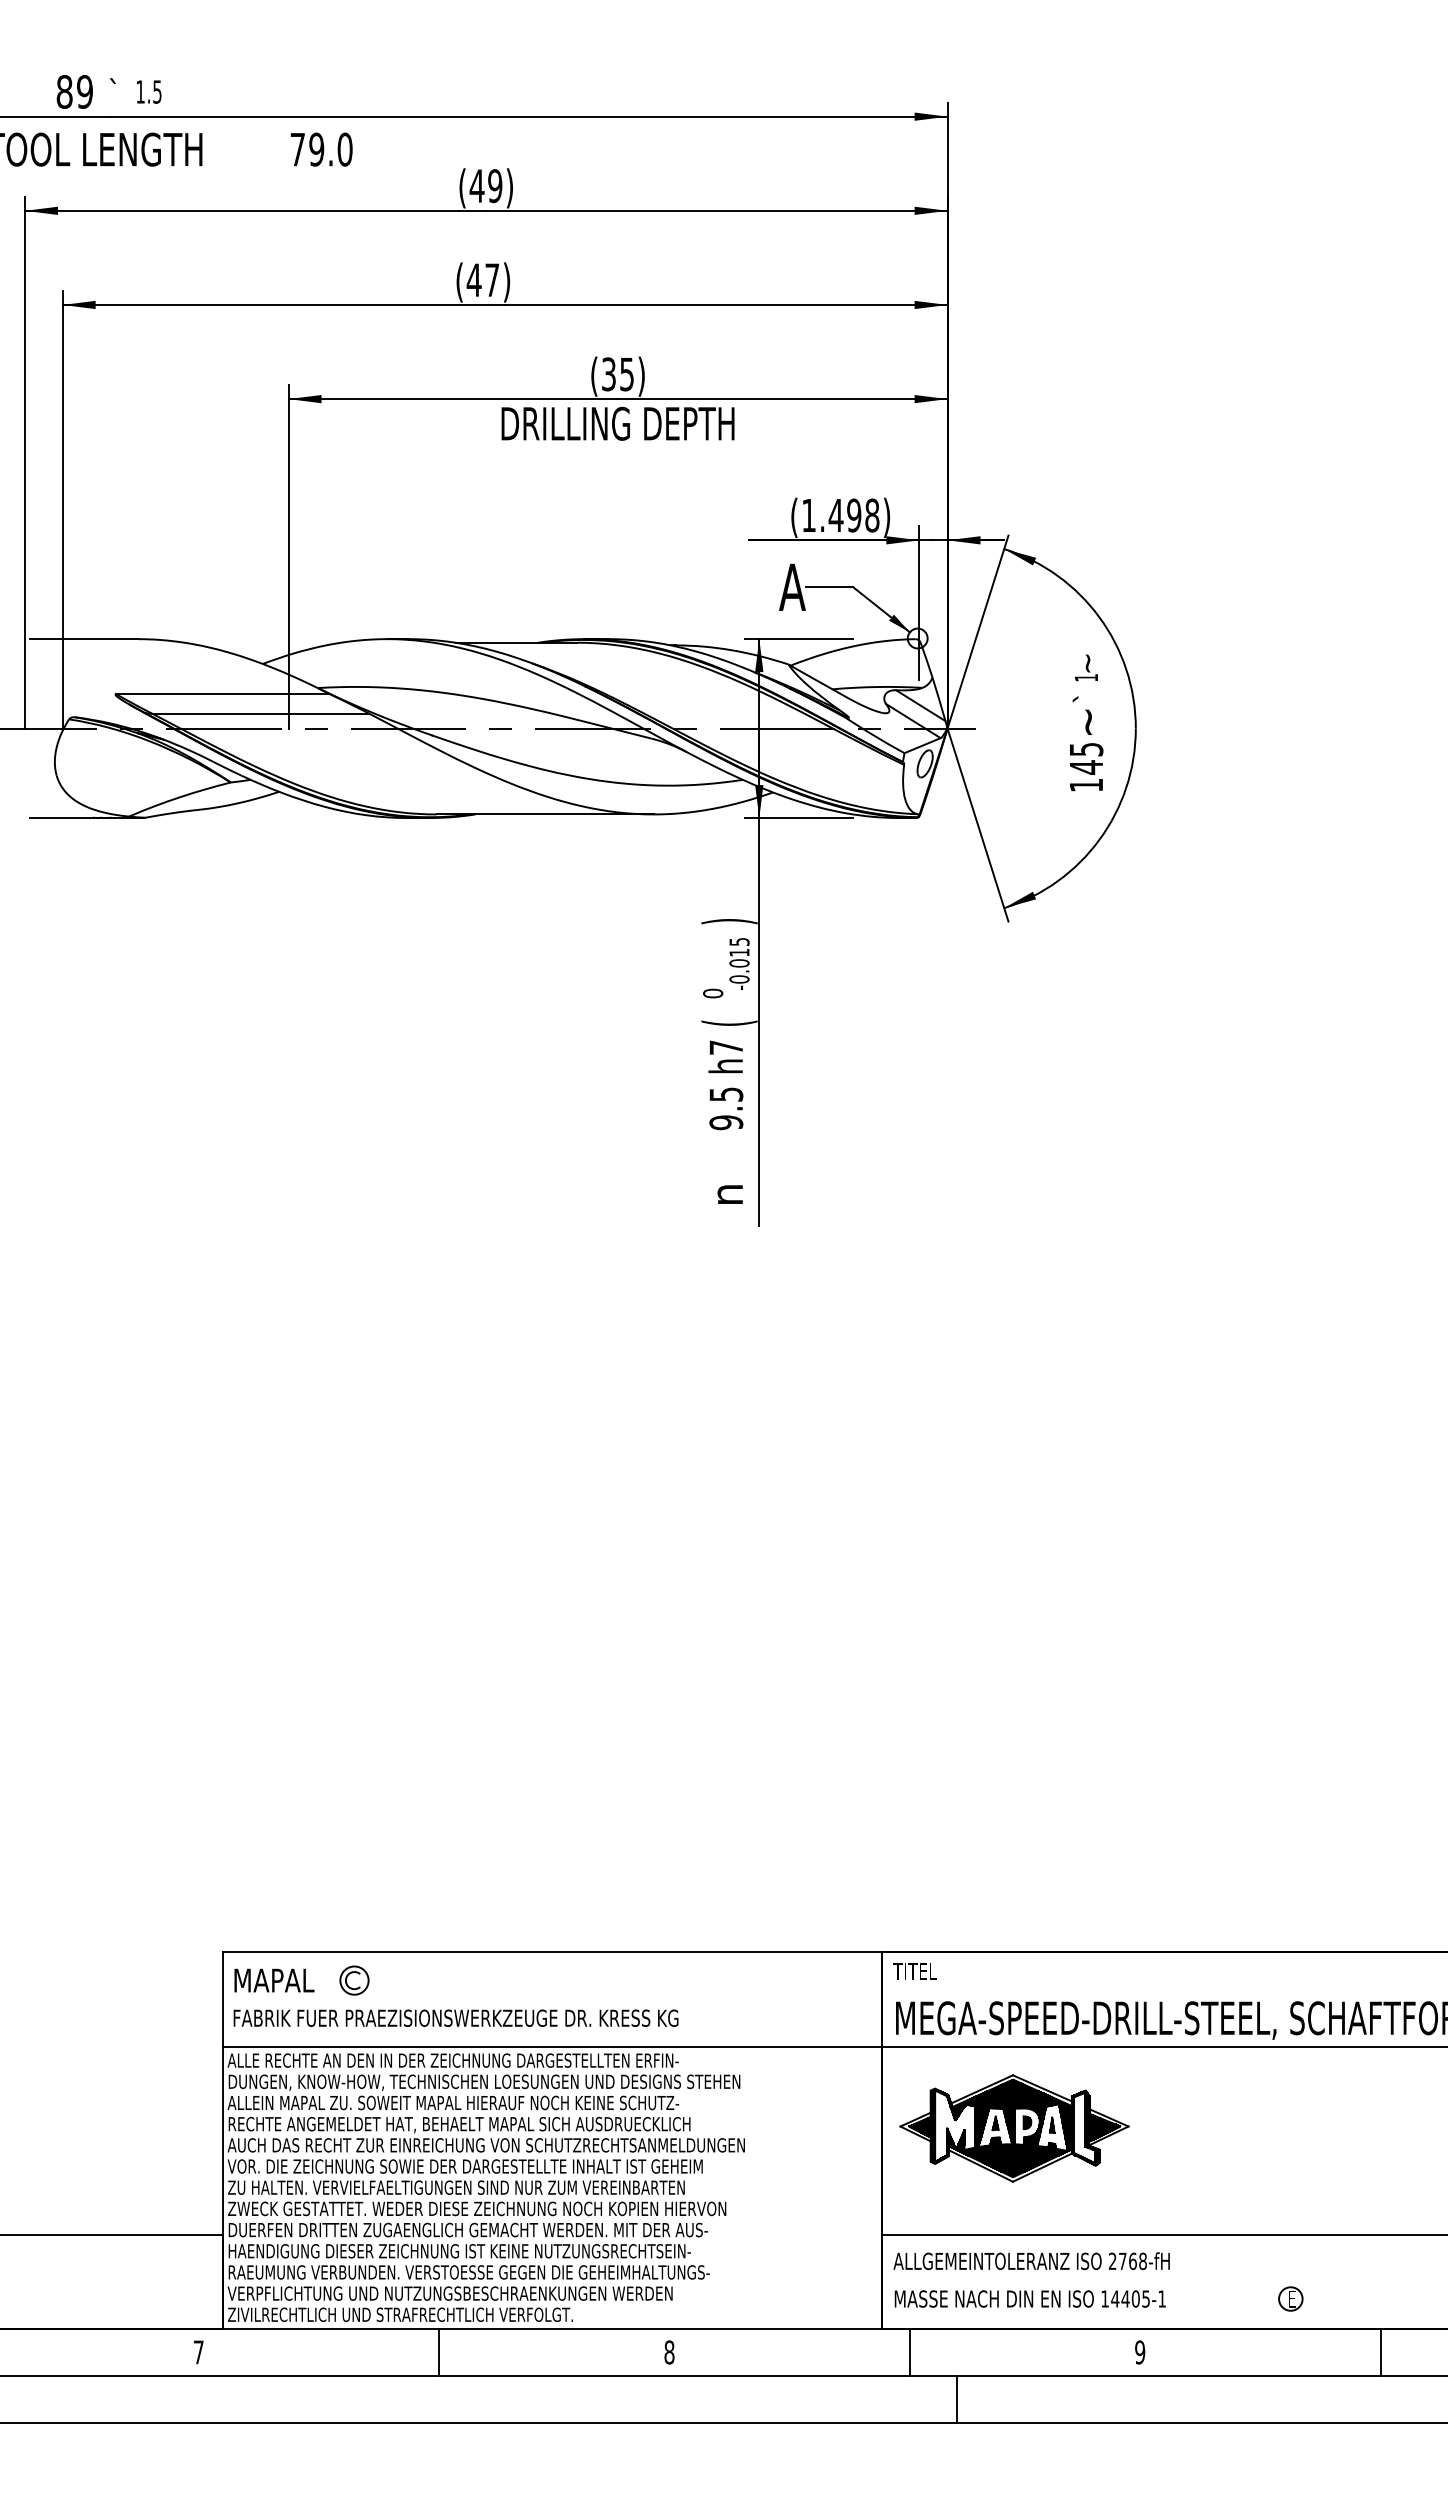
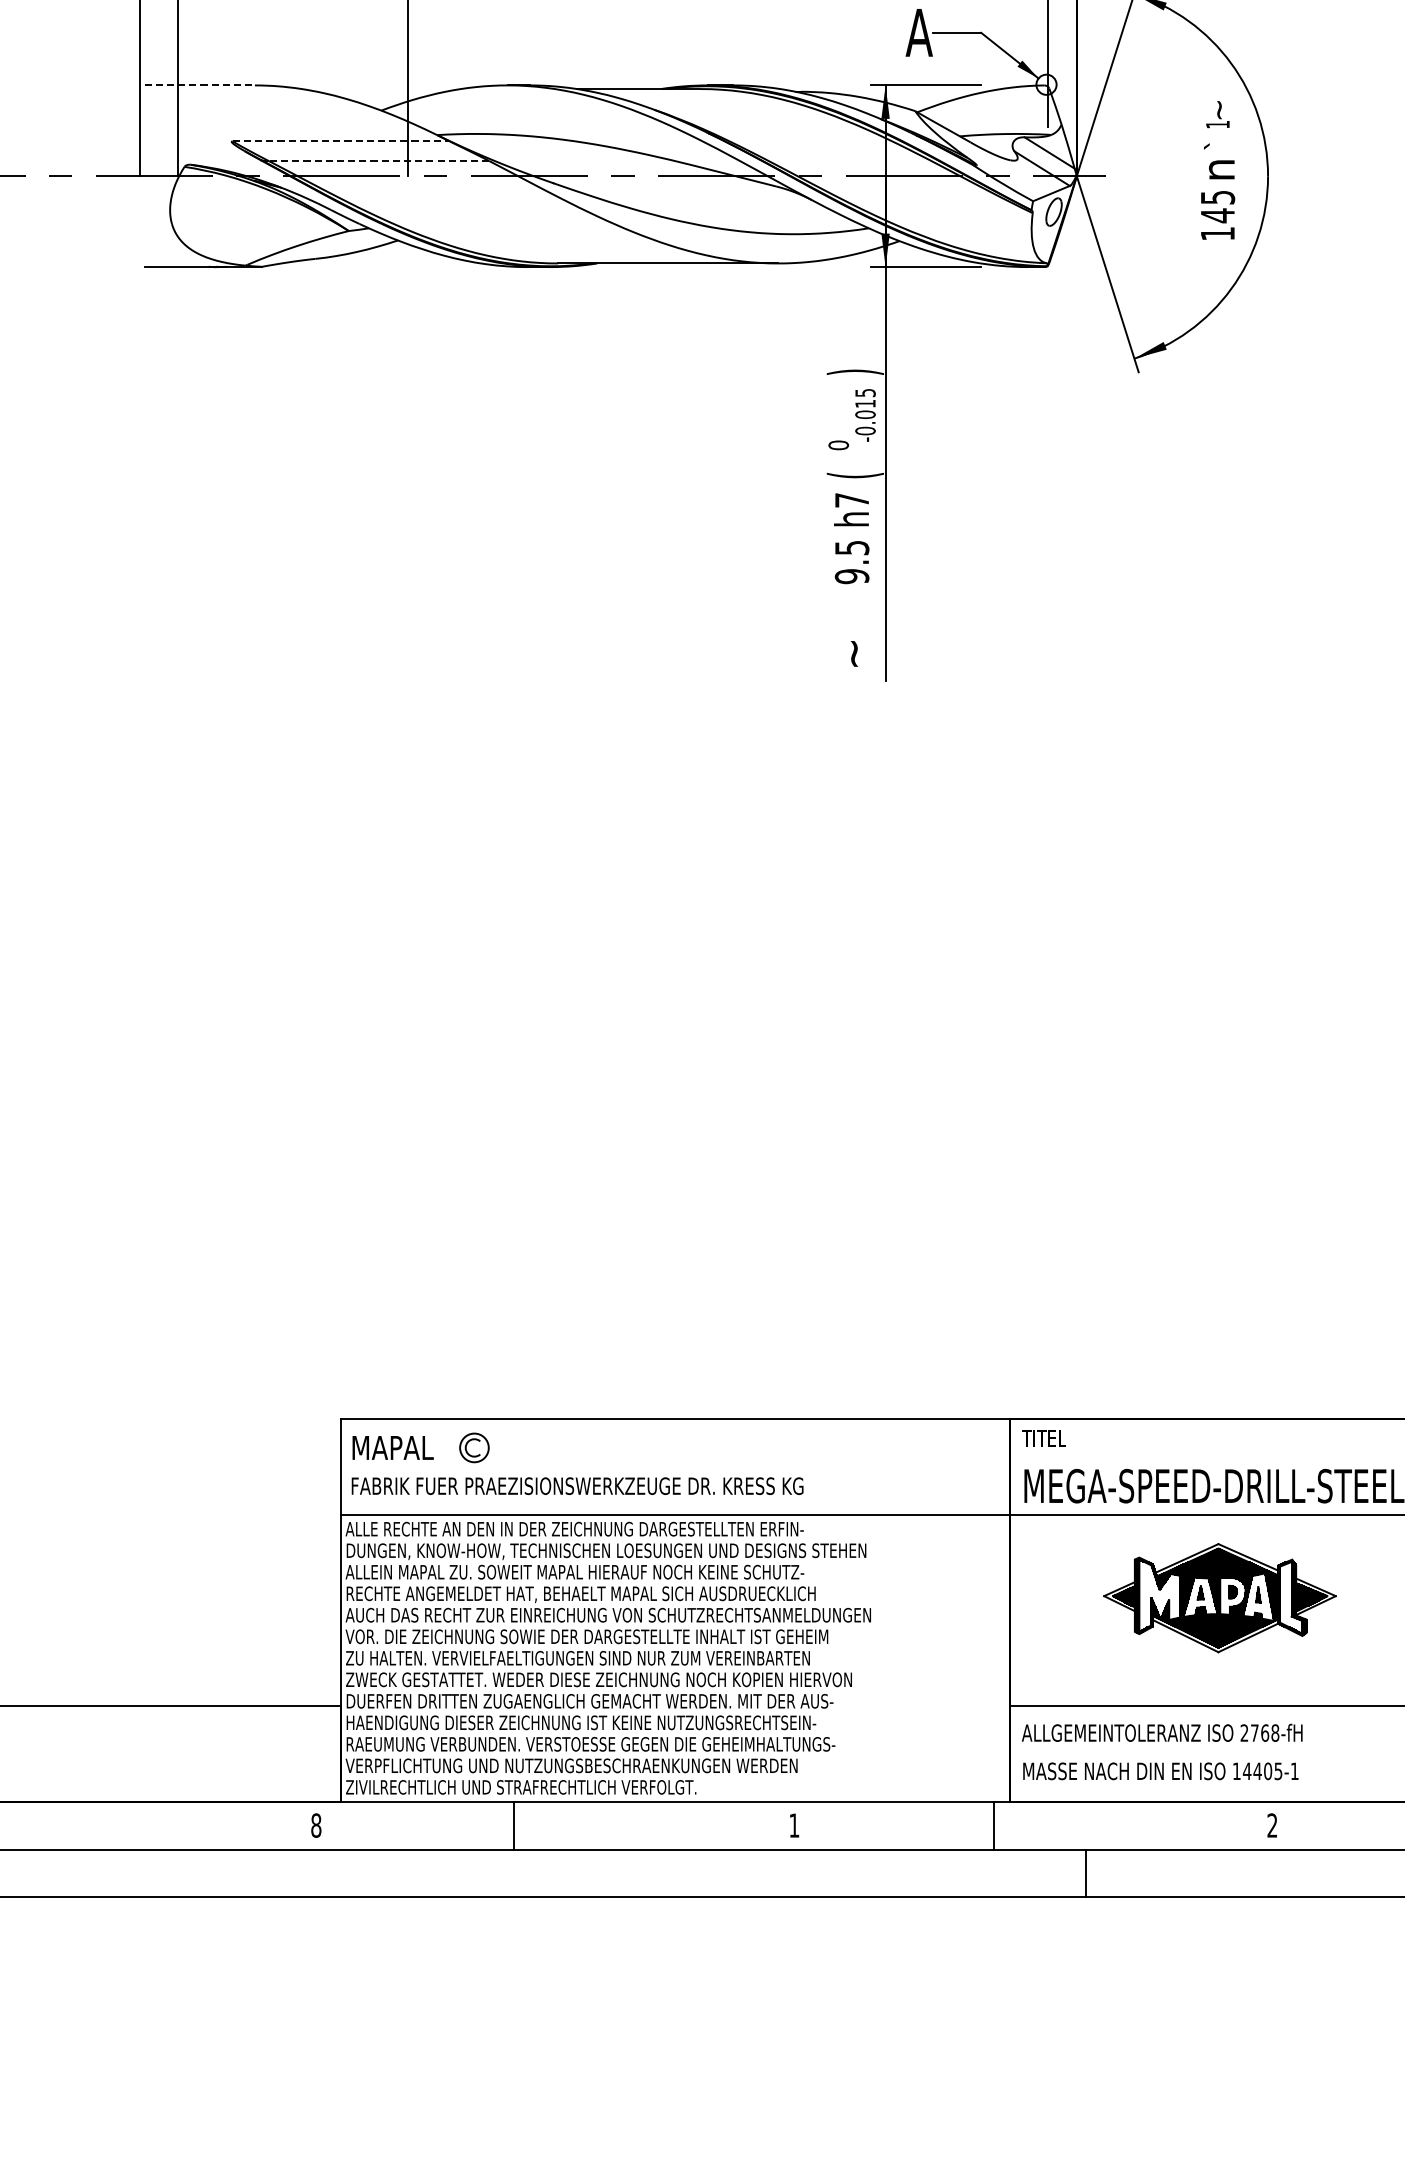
line: (84, 639) -> (200, 85), solid -> dashed
line: (223, 694) -> (341, 141), solid -> dashed
line: (260, 713) -> (378, 160), solid -> dashed
text: (1089, 722) -> (1220, 170), ~ -> n
text: (729, 1198) -> (855, 653), n -> ~
part: (1014, 2128) -> (1219, 1598), moved
line: (439, 2351) -> (514, 1824), moved
line: (909, 2351) -> (993, 1824), moved
text: (198, 2352) -> (316, 1825), 7 -> 8
text: (669, 2352) -> (794, 1825), 8 -> 1
text: (1140, 2352) -> (1272, 1825), 9 -> 2

